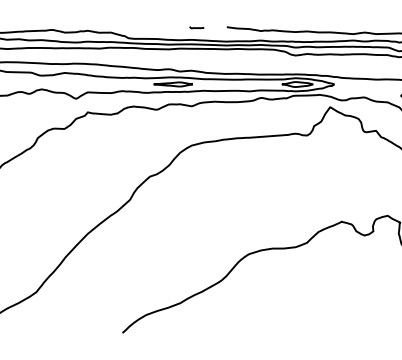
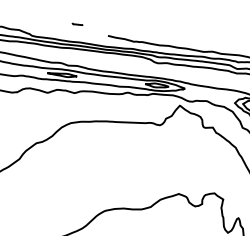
curve: (196, 27) -> (77, 24), moved

